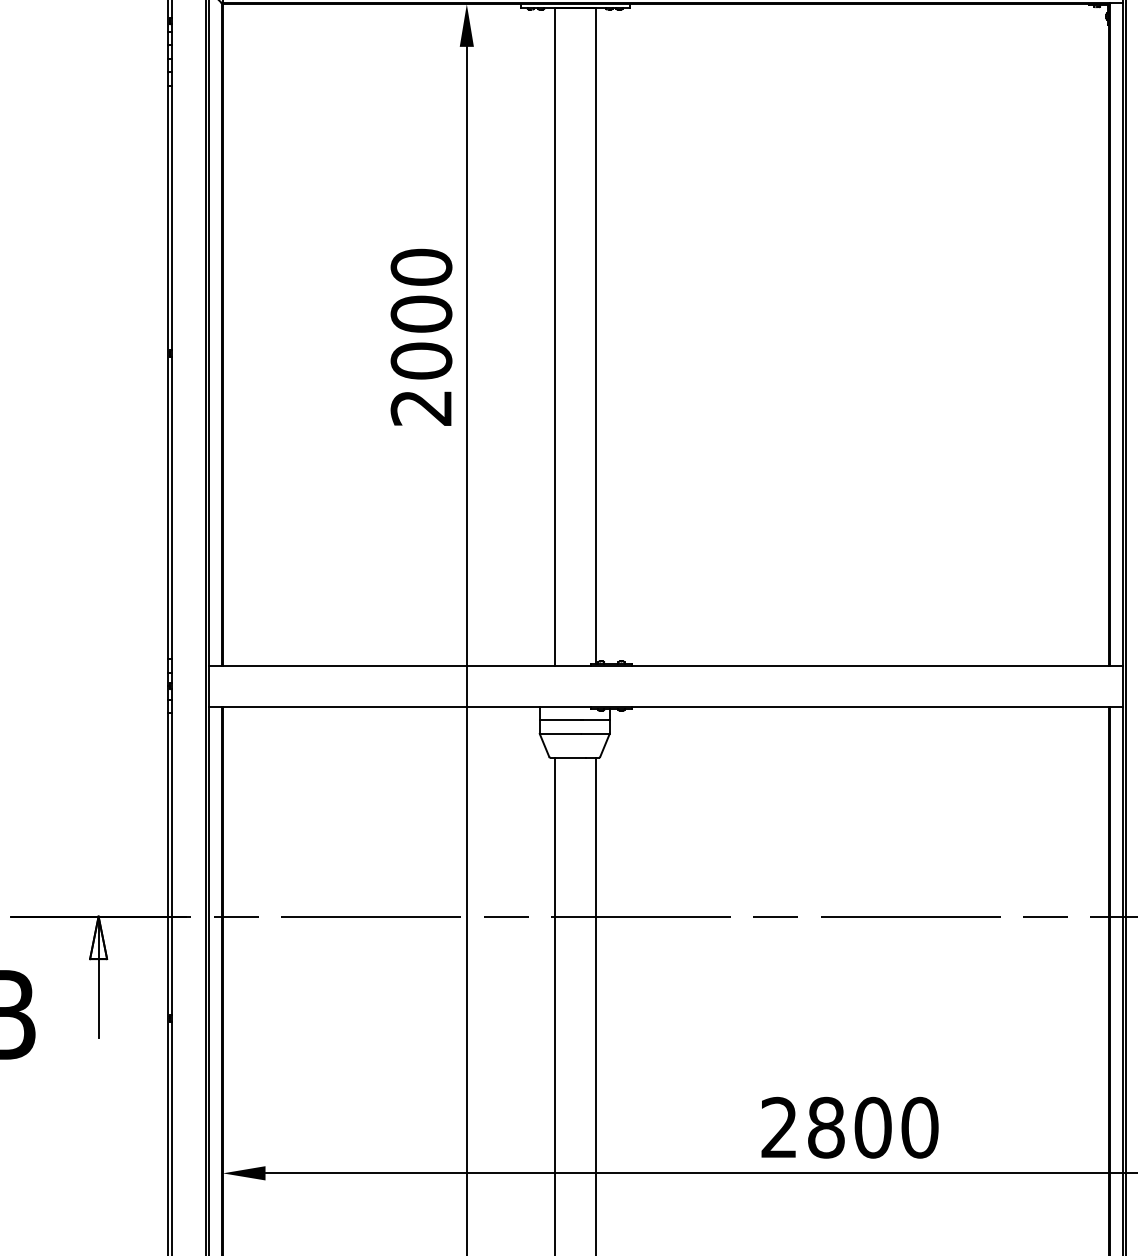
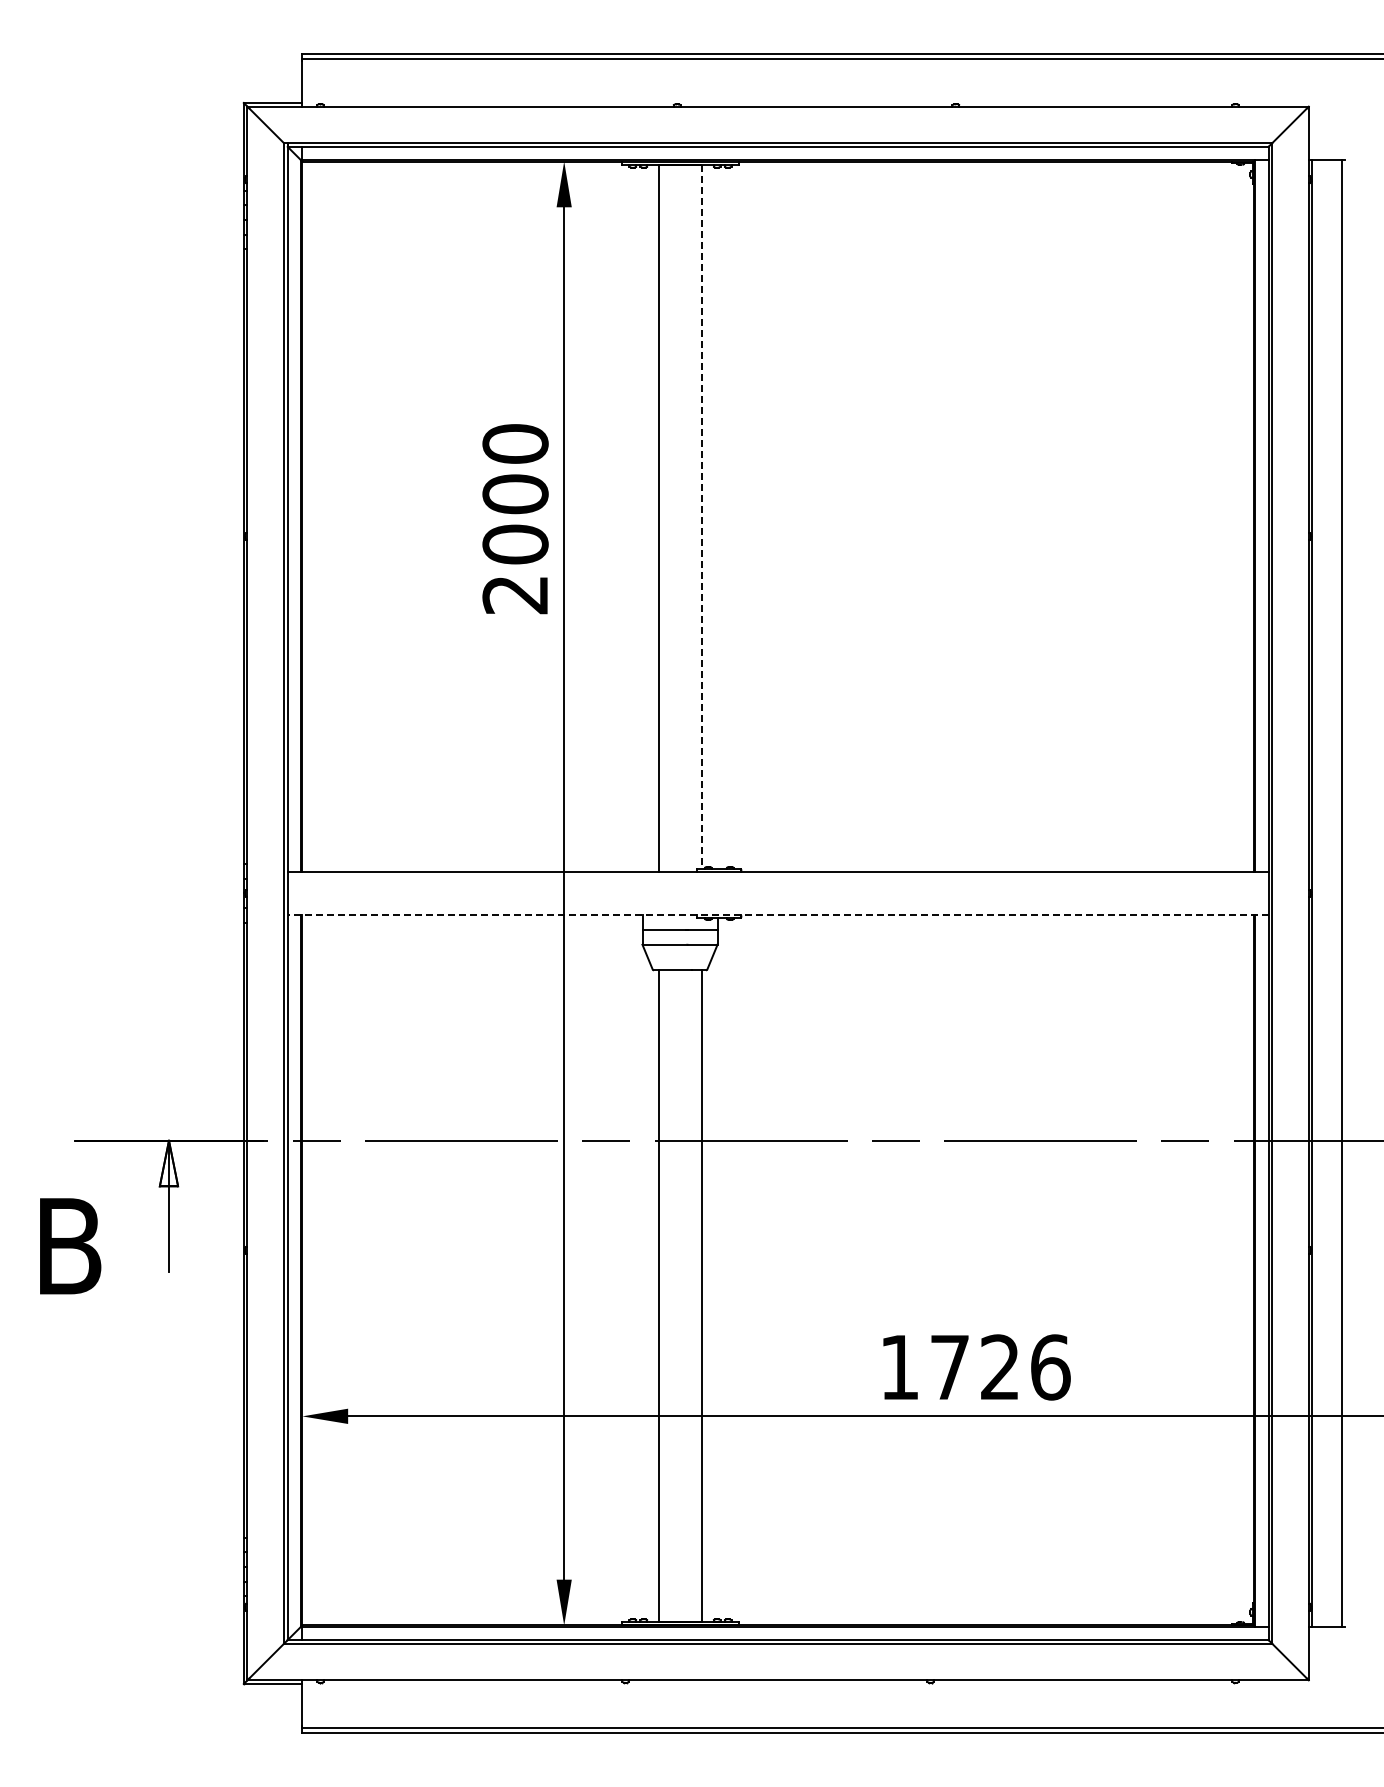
line: (595, 335) -> (702, 517), solid -> dashed
line: (665, 706) -> (777, 915), solid -> dashed
text: (850, 1127) -> (975, 1367), 2800 -> 1726

